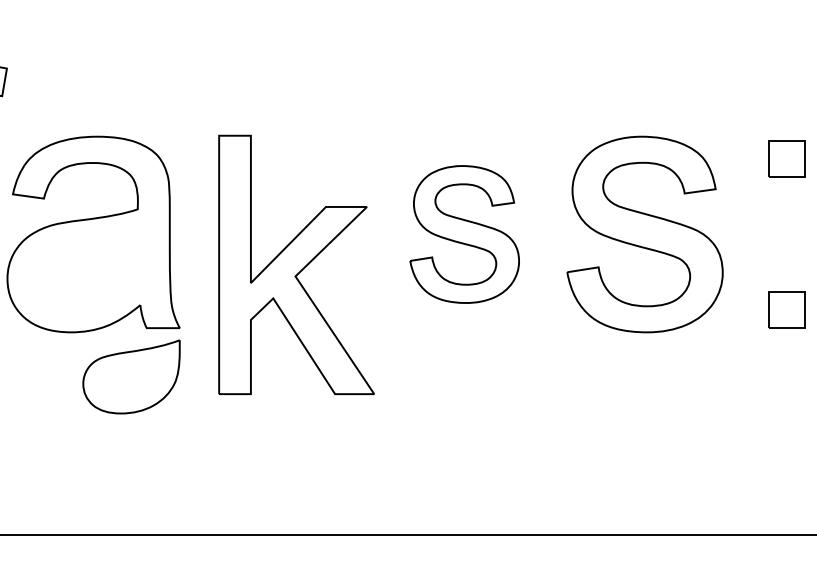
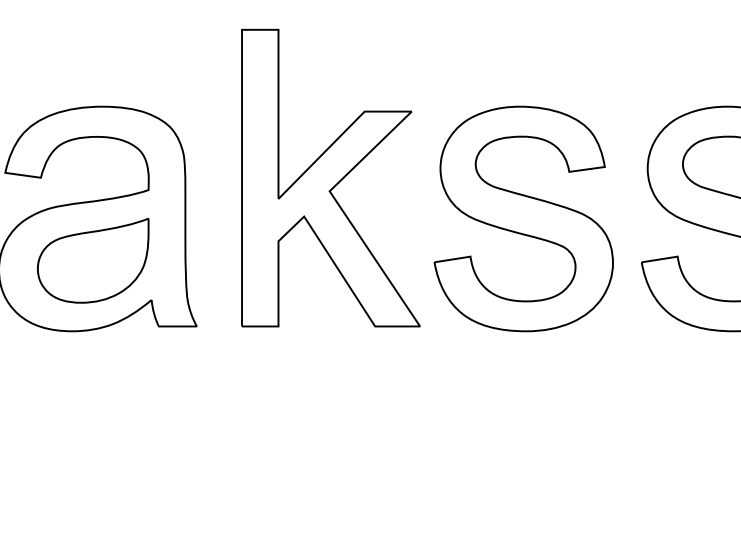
part: (464, 234) -> (523, 218), size x1.43
part: (296, 264) -> (330, 177), moved
part: (131, 376) -> (93, 260), moved

